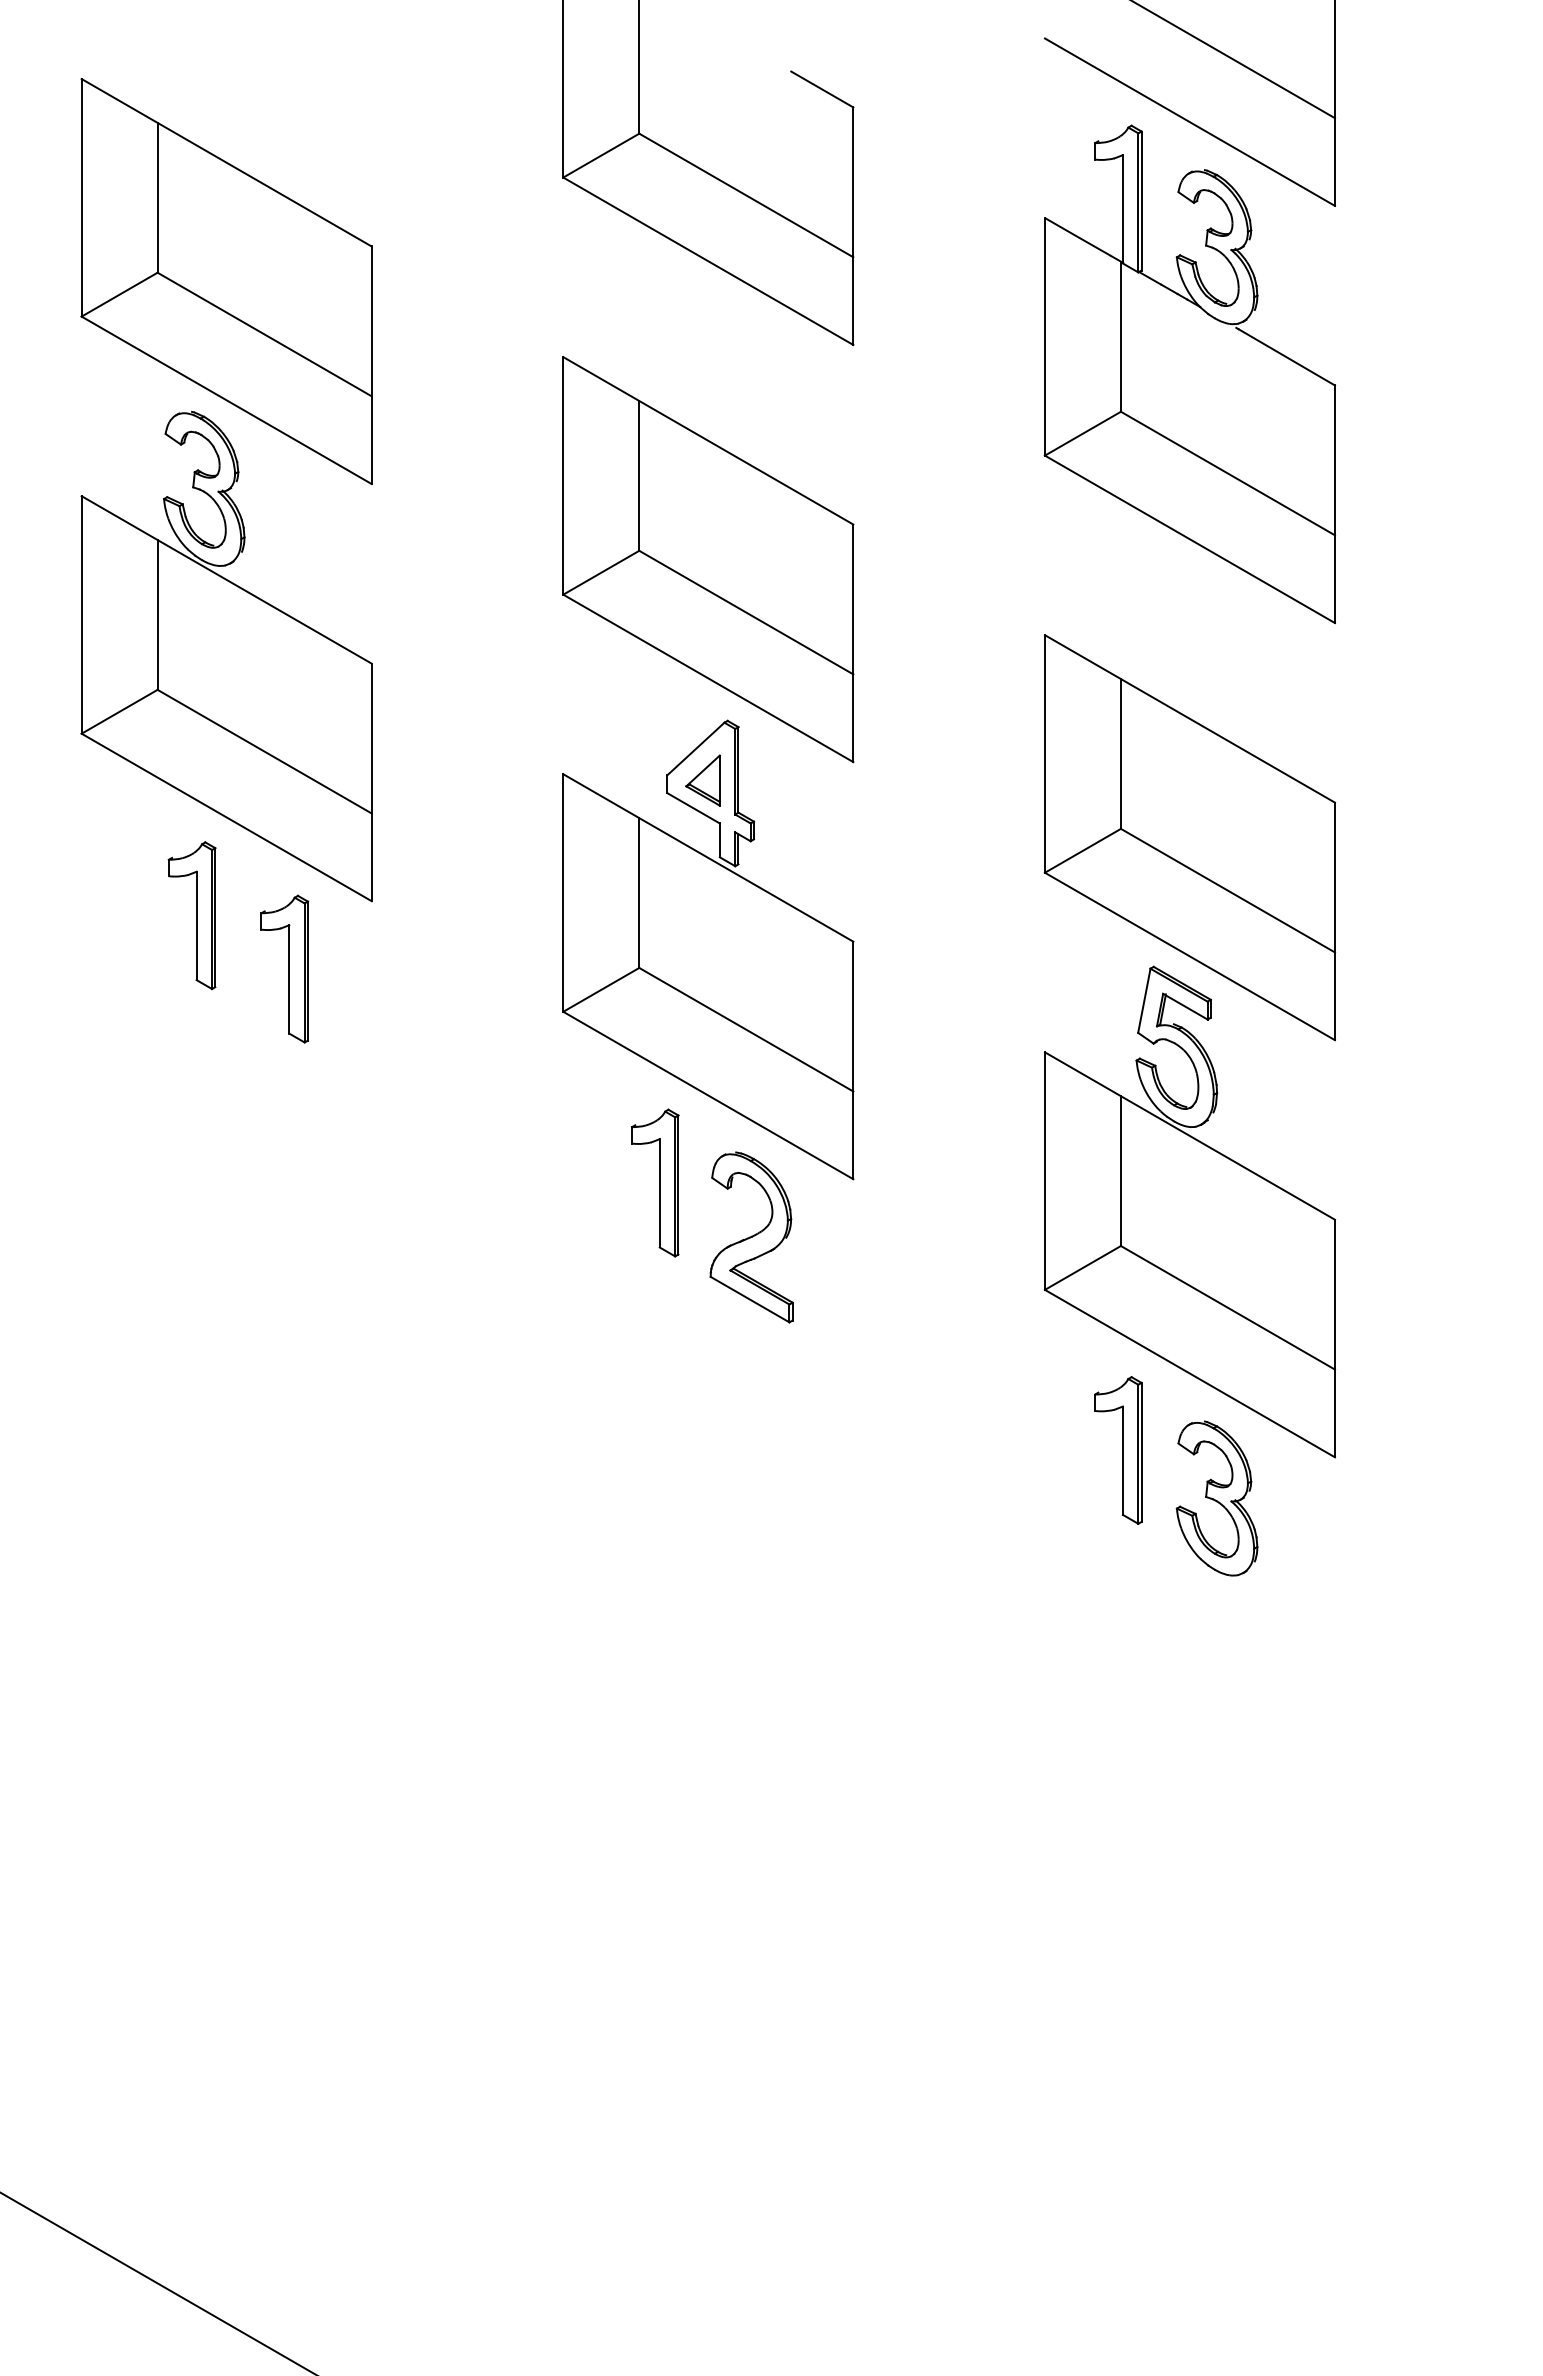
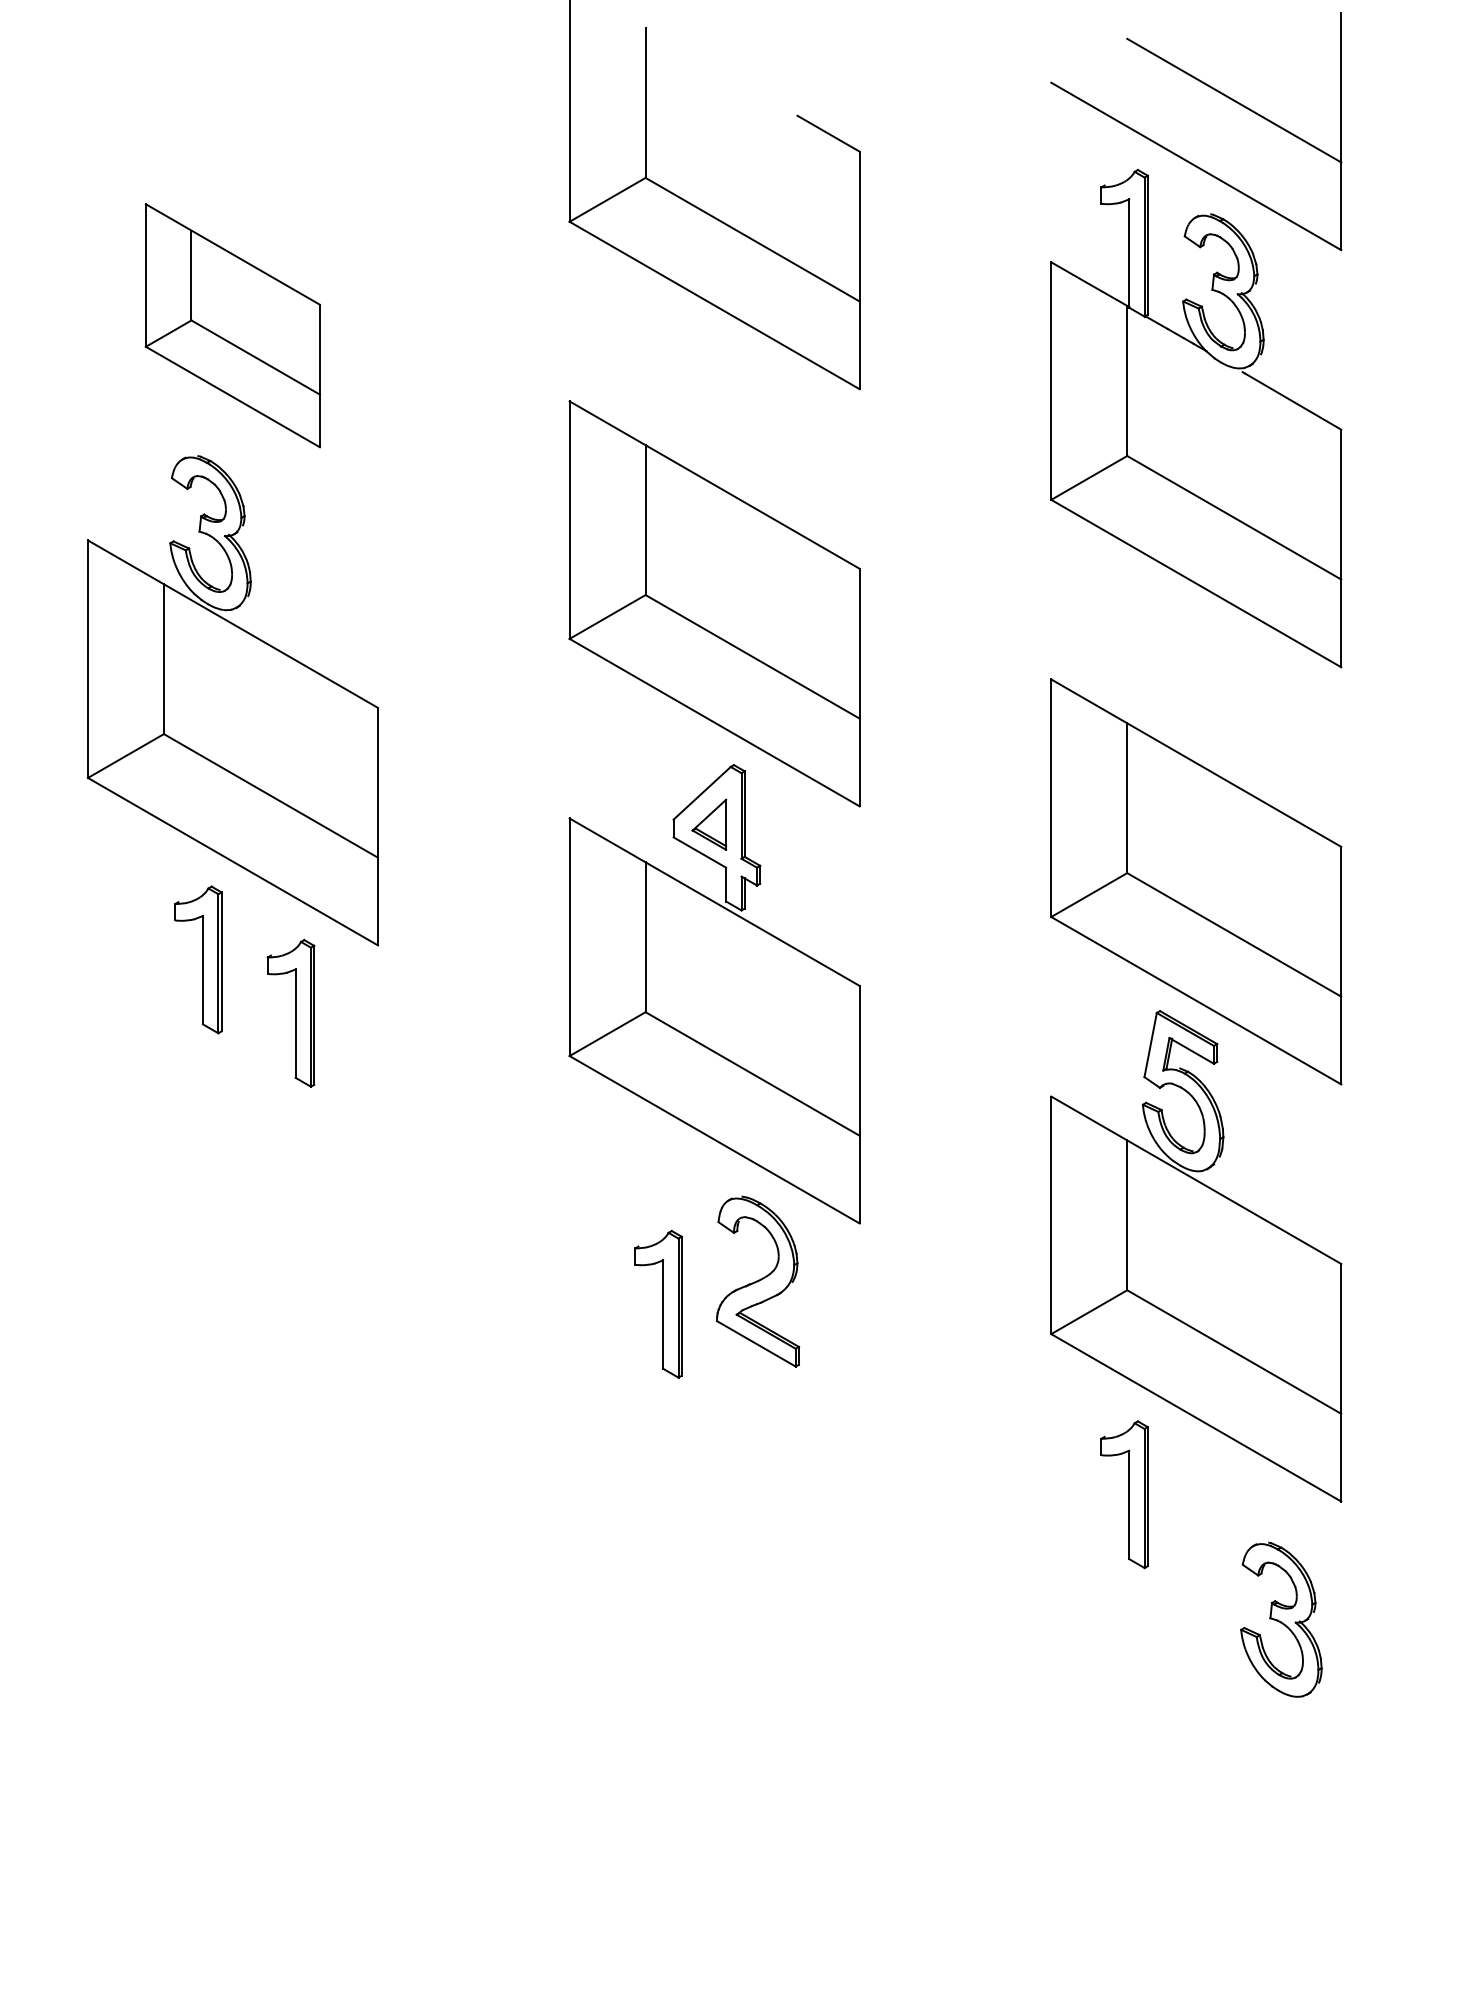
part: (226, 281) -> (232, 325), size x0.6
part: (655, 1182) -> (658, 1303), moved
part: (1216, 1498) -> (1280, 1619), moved

